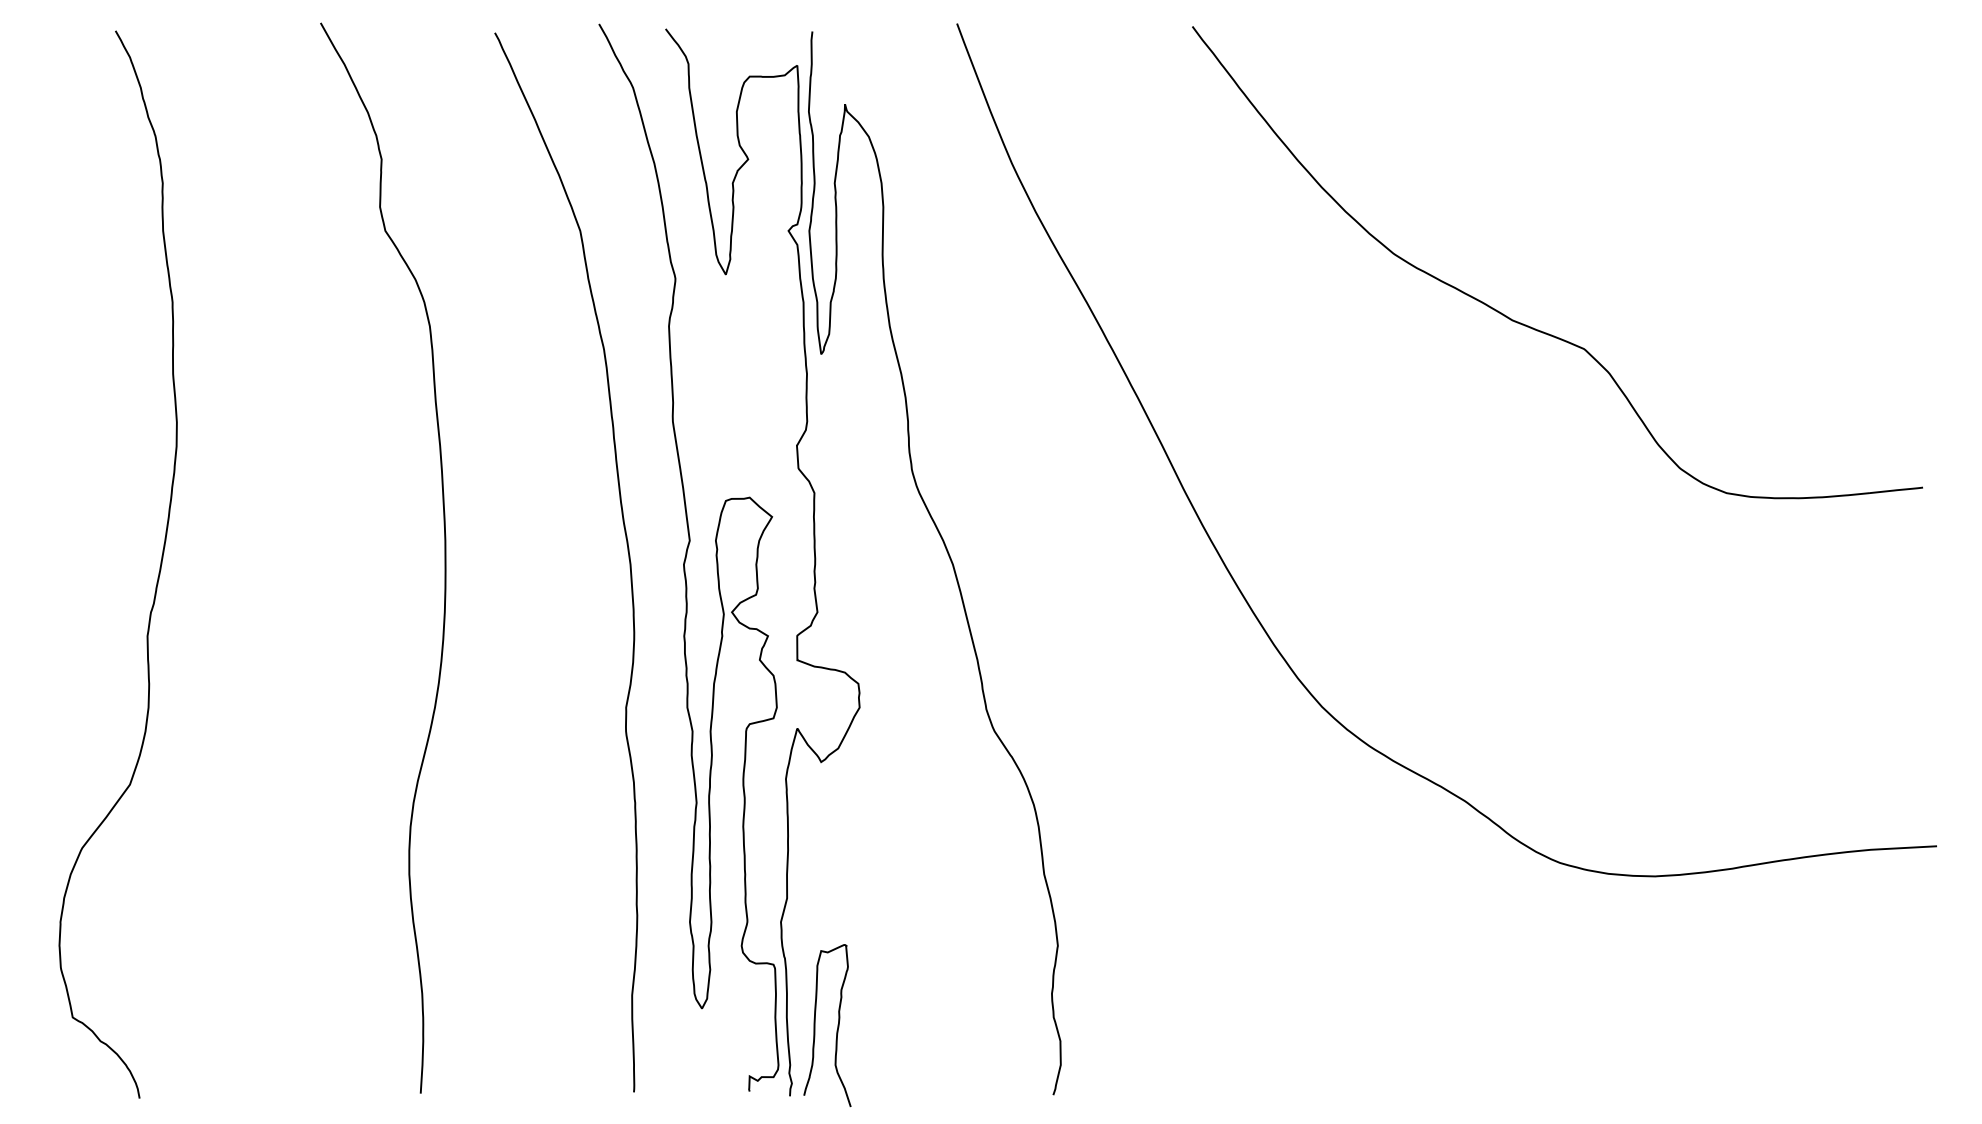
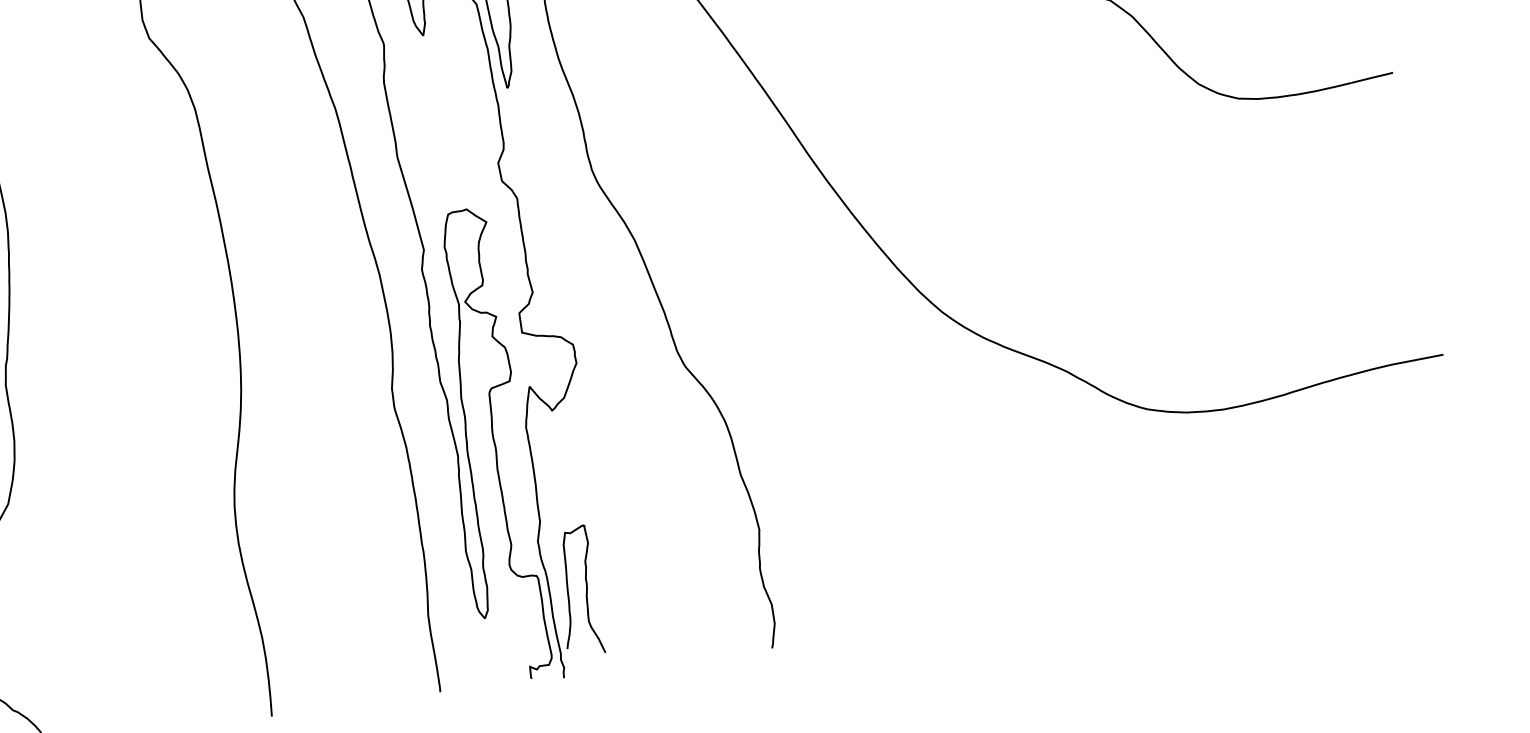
curve: (837, 1025) -> (586, 589), moved

